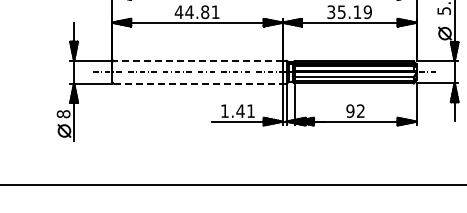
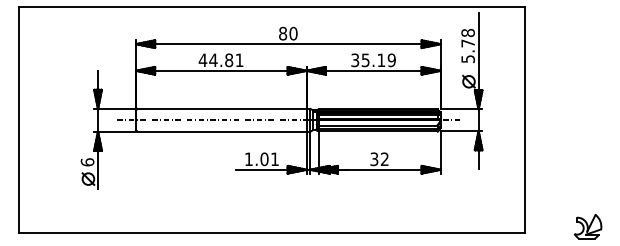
line: (198, 60) -> (222, 108), dashed -> solid
line: (198, 83) -> (222, 131), dashed -> solid
text: (350, 110) -> (374, 158), 92 -> 32
text: (240, 111) -> (264, 159), 1.41 -> 1.01
text: (63, 114) -> (87, 162), 8 -> 6

